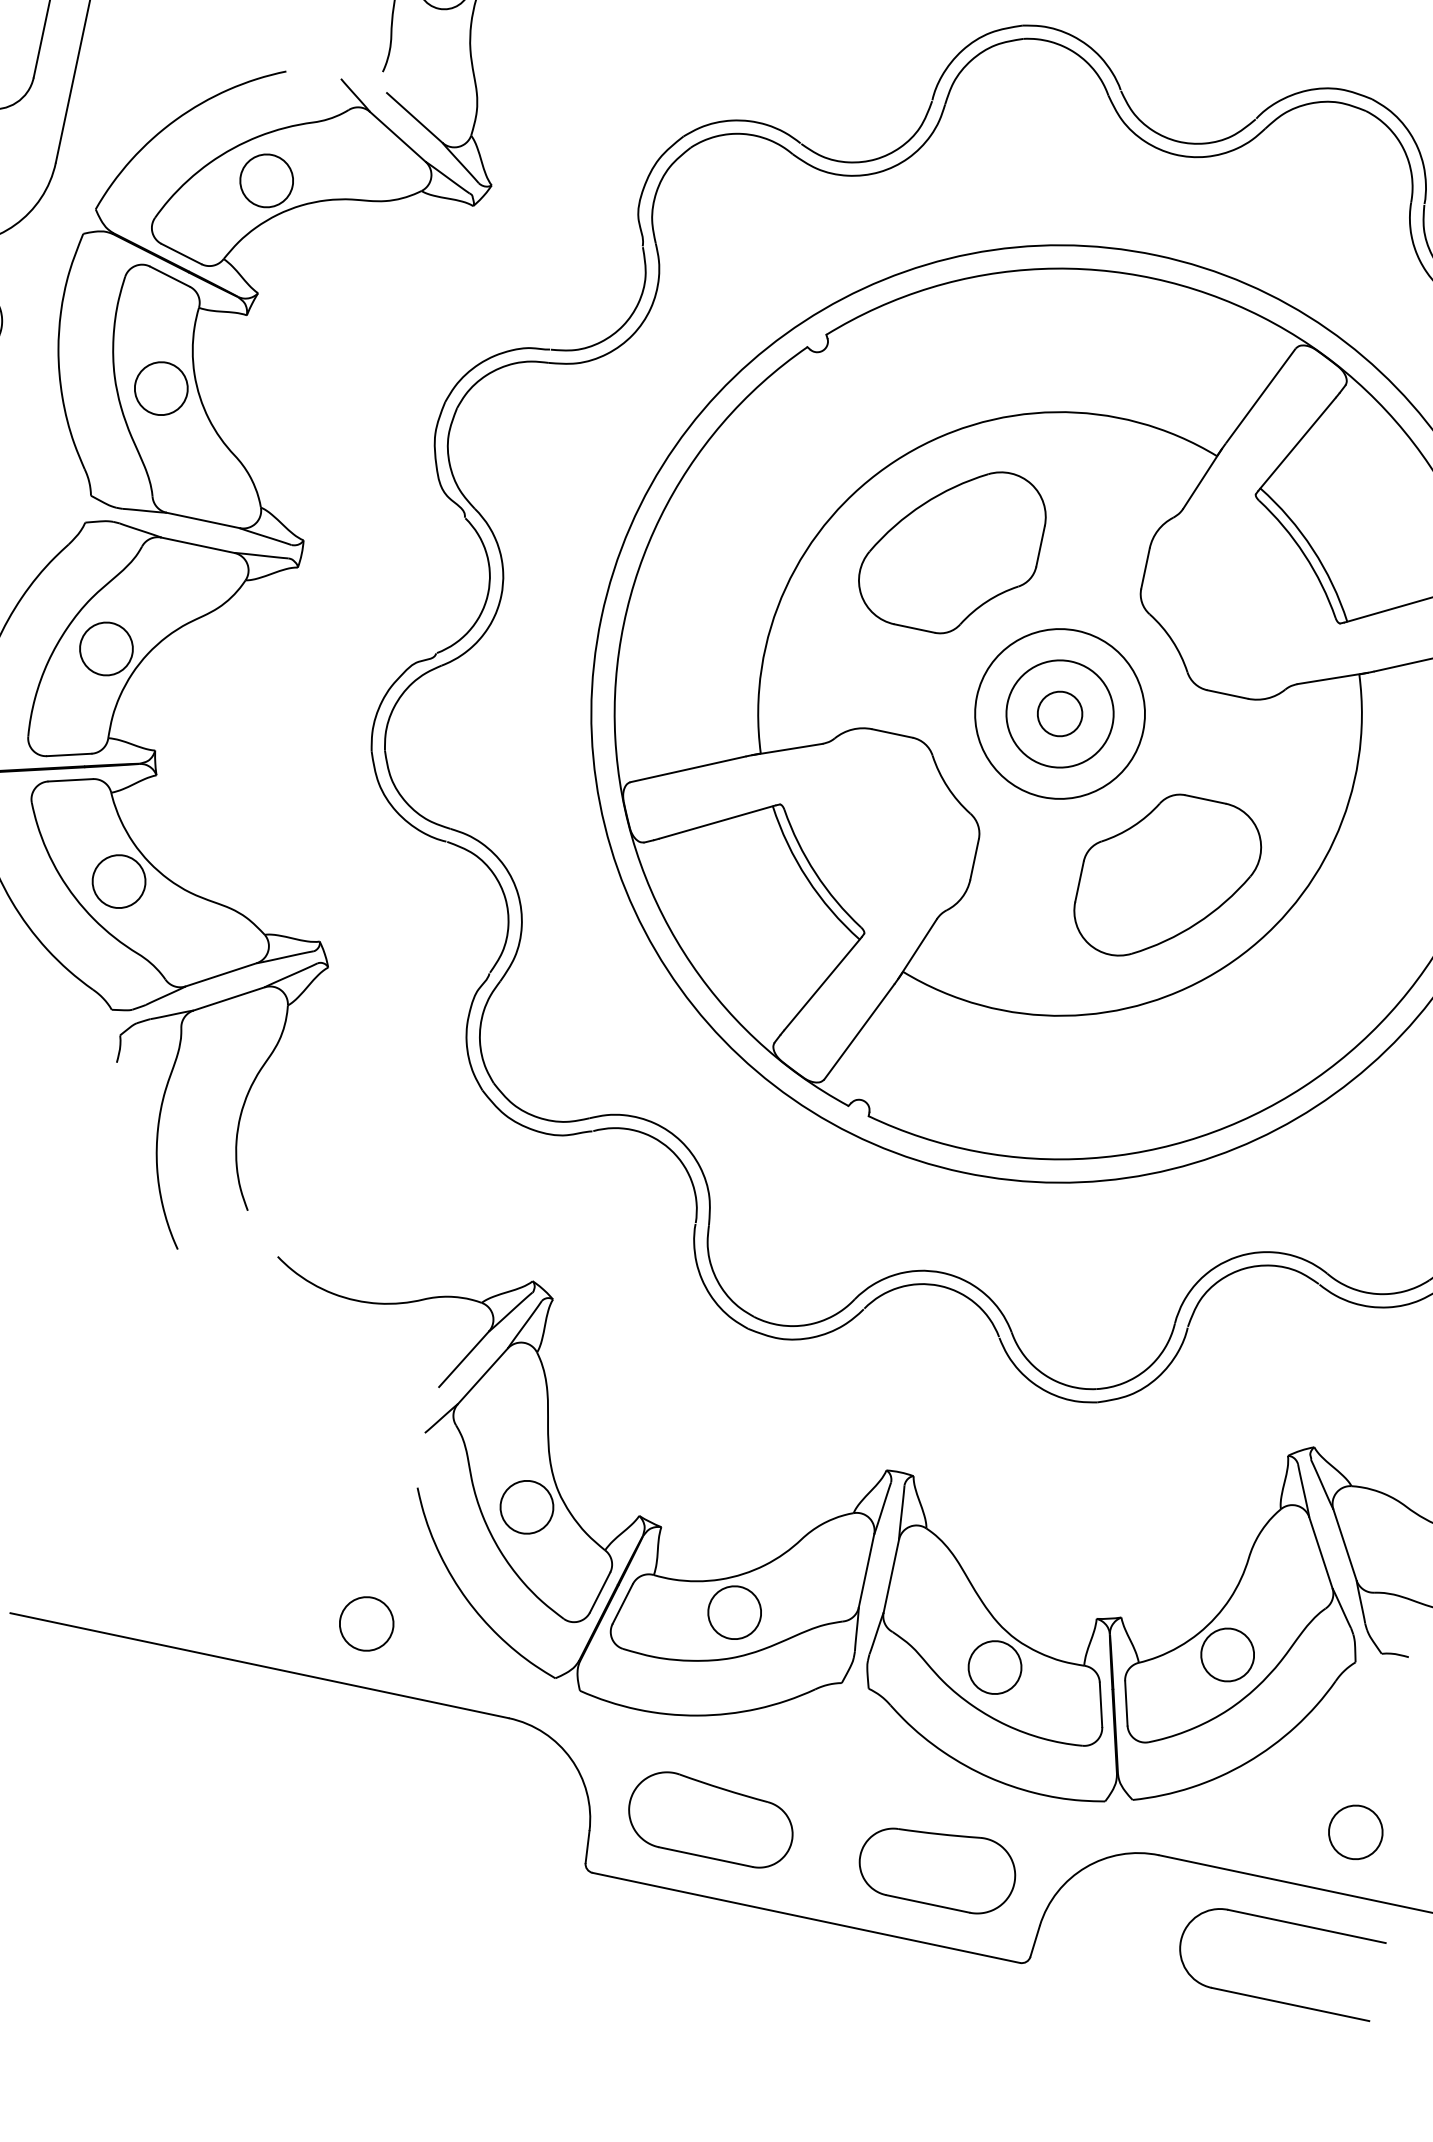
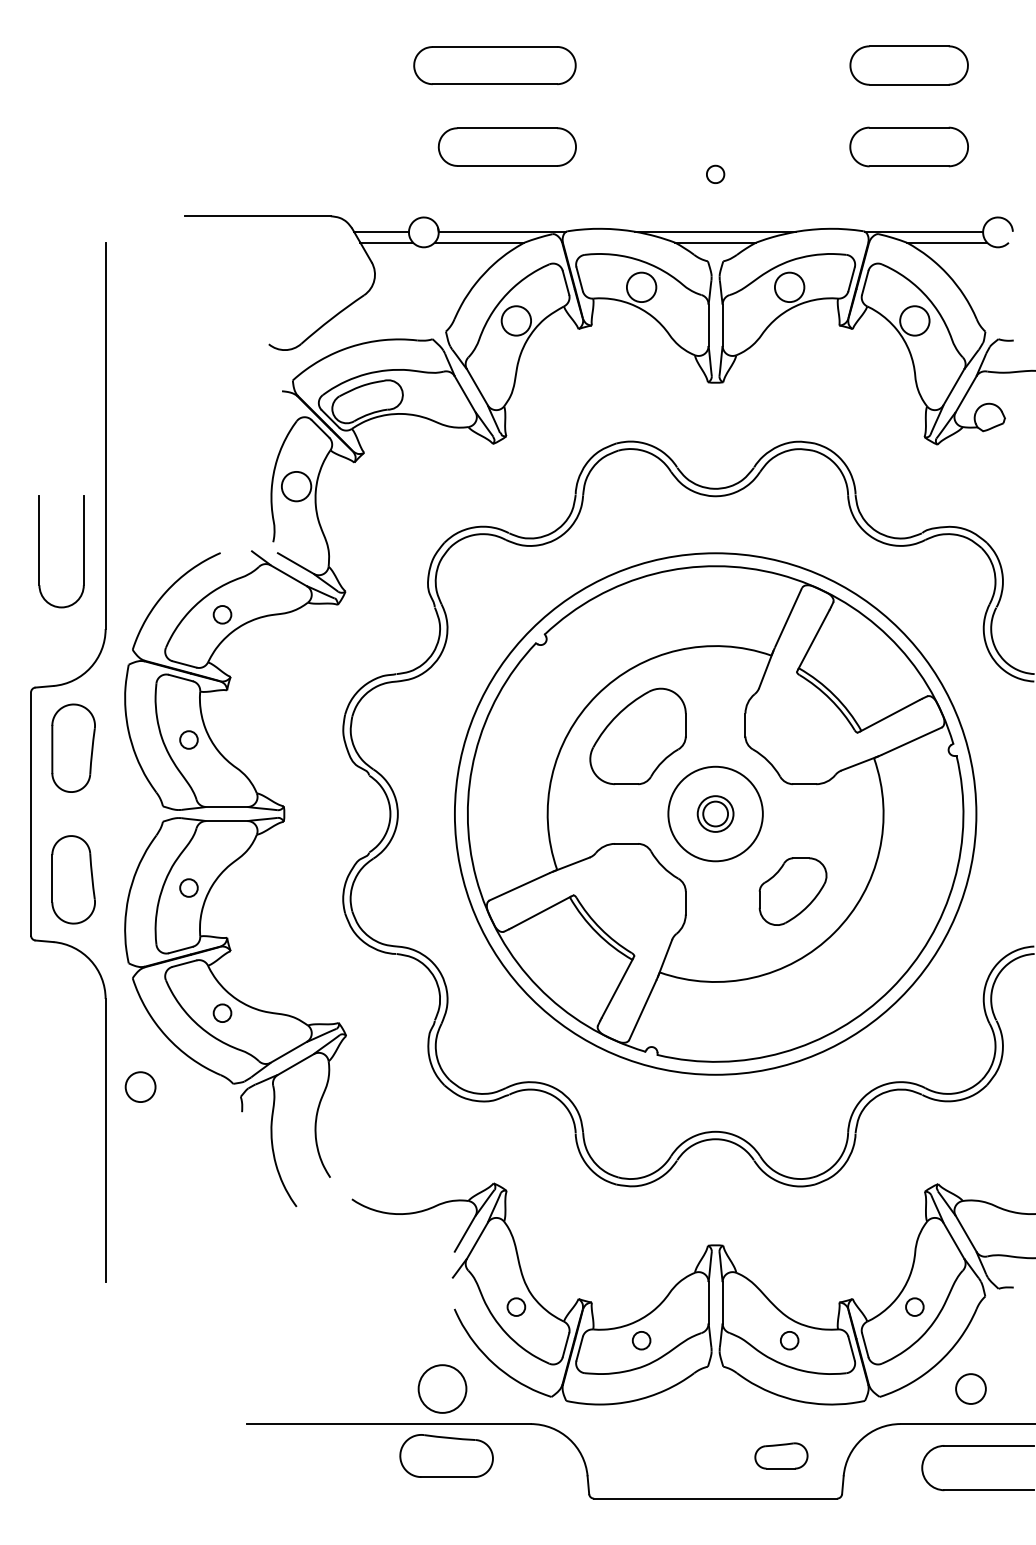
circle: (266, 180) -> (222, 614), size x0.6
circle: (160, 387) -> (188, 739), size x0.6
circle: (105, 647) -> (188, 887), size x0.6
circle: (1060, 712) -> (715, 813), size x0.6
part: (1166, 878) -> (792, 891), size x0.7
circle: (119, 880) -> (222, 1012), size x0.6
circle: (527, 1506) -> (516, 1306), size x0.6
circle: (734, 1612) -> (641, 1340), size x0.6
circle: (366, 1622) -> (442, 1388), size x1.6
circle: (1227, 1653) -> (914, 1306), size x0.6
circle: (994, 1667) -> (789, 1340), size x0.6
part: (711, 1818) -> (446, 1455), moved
circle: (1355, 1831) -> (970, 1388), moved
part: (938, 1866) -> (781, 1455), size x0.6

